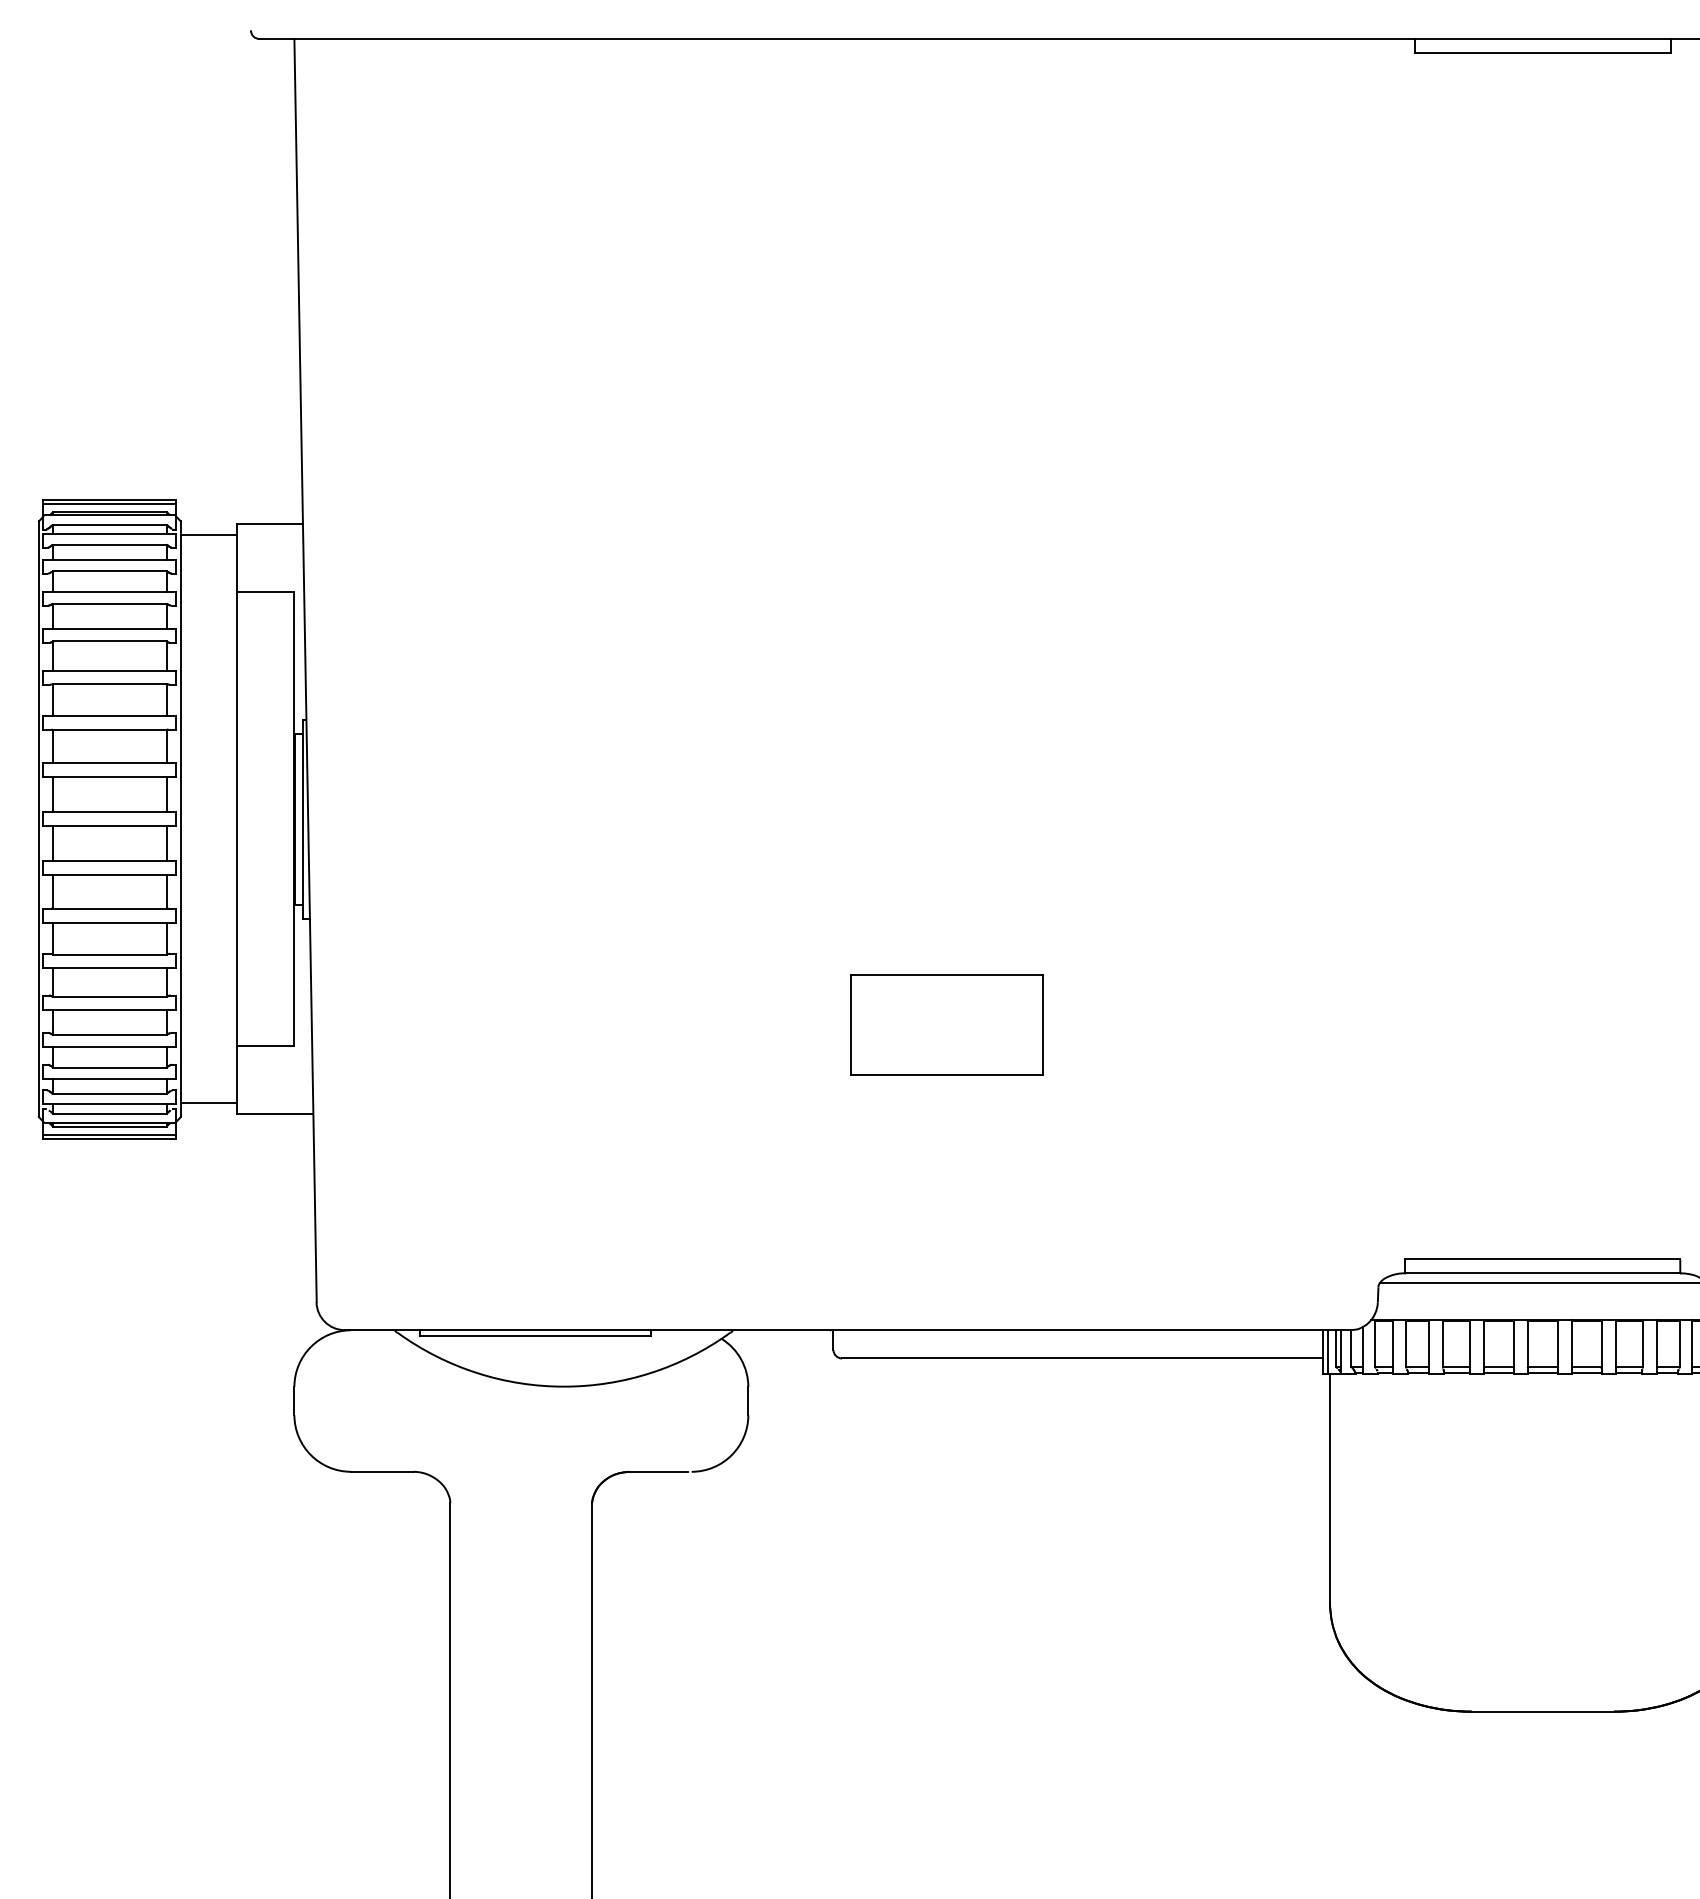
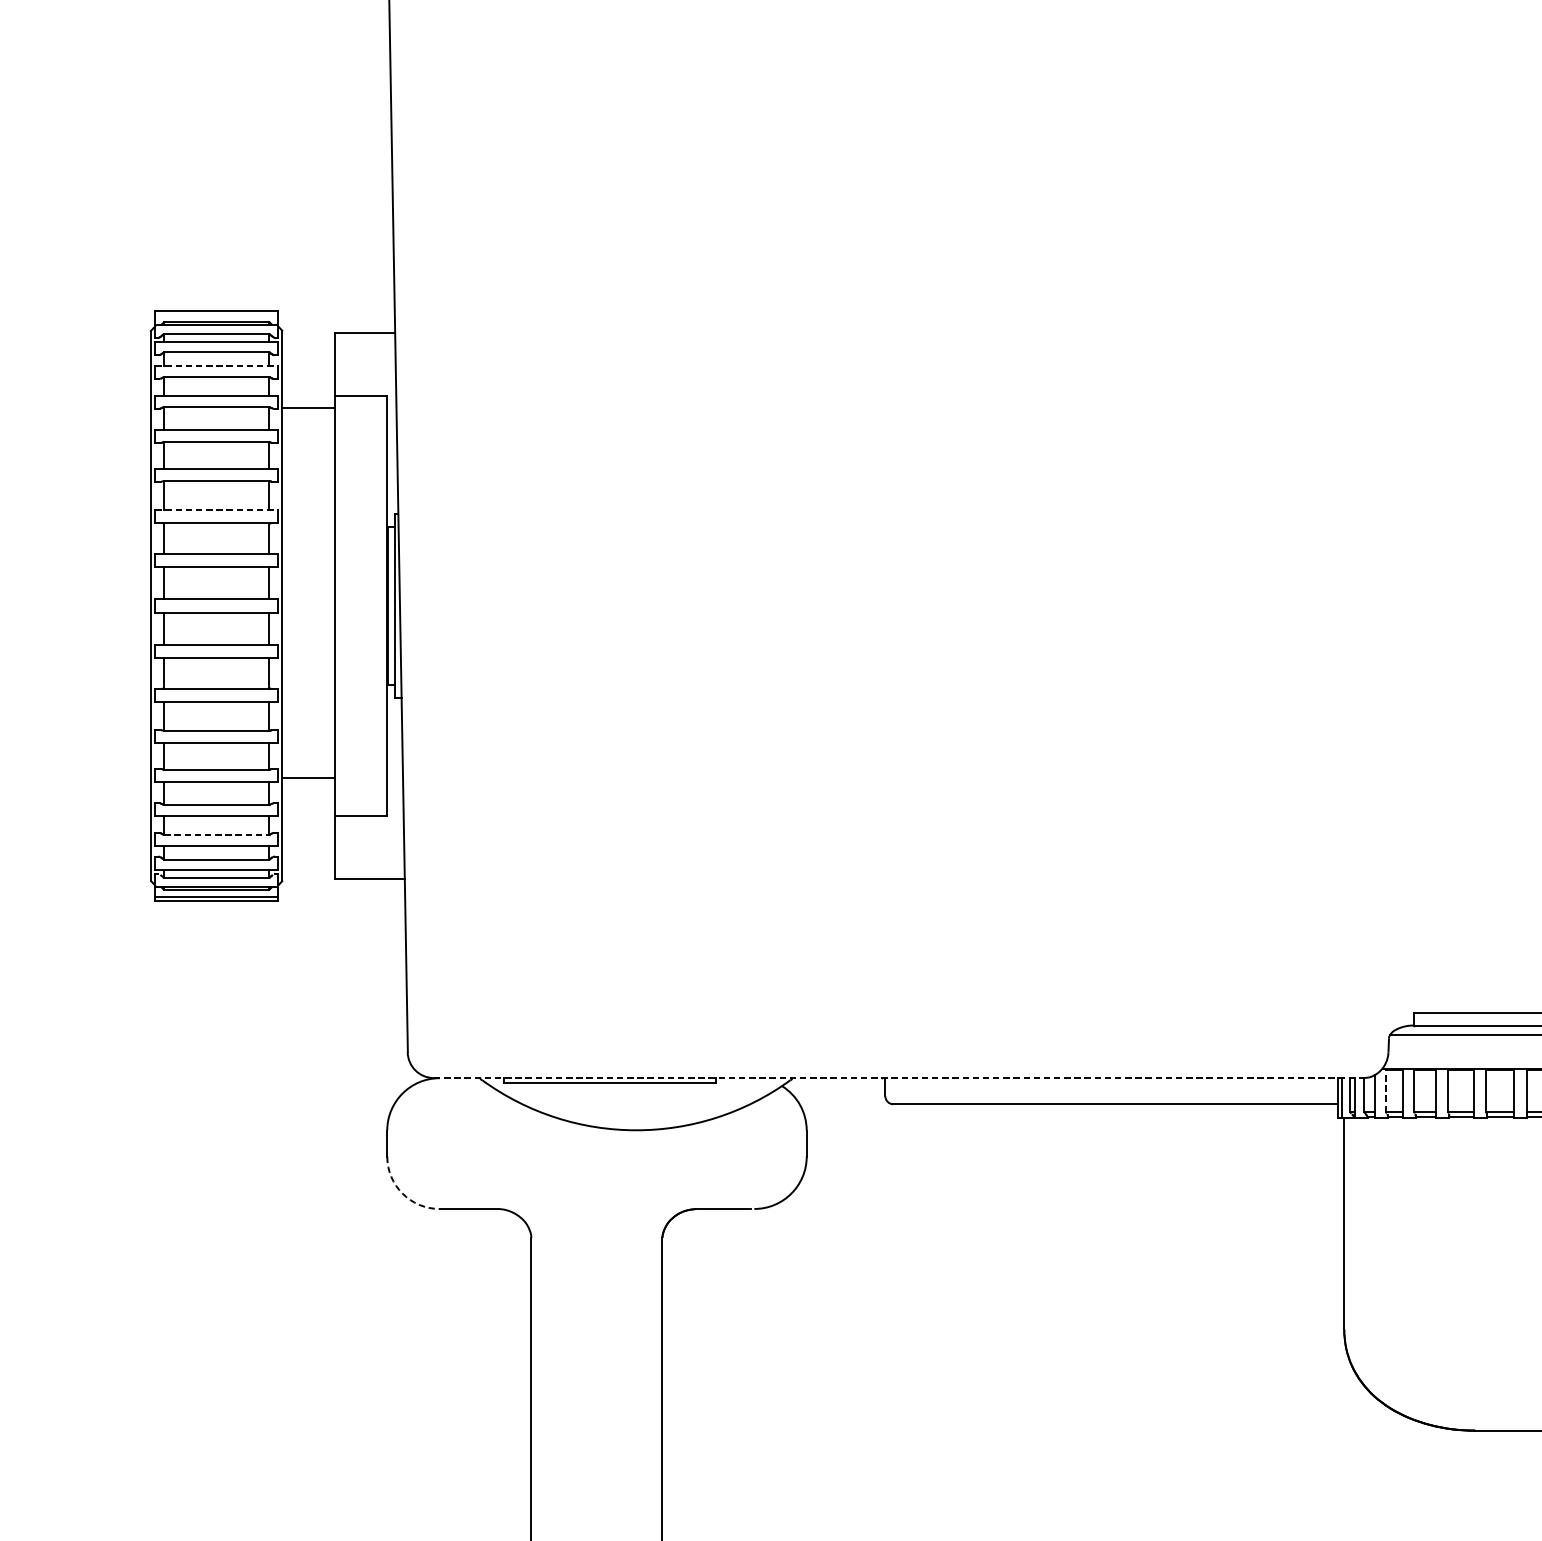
line: (109, 503) -> (216, 314), removed
line: (208, 535) -> (307, 408), moved
line: (109, 559) -> (216, 365), solid -> dashed
line: (109, 715) -> (216, 510), solid -> dashed
part: (946, 1024) -> (989, 795), removed
line: (109, 1067) -> (216, 835), solid -> dashed
line: (208, 1103) -> (307, 778), moved
line: (848, 1330) -> (899, 1078), solid -> dashed
line: (1374, 1344) -> (1385, 1091), solid -> dashed
arc: (311, 1455) -> (403, 1193), solid -> dashed

